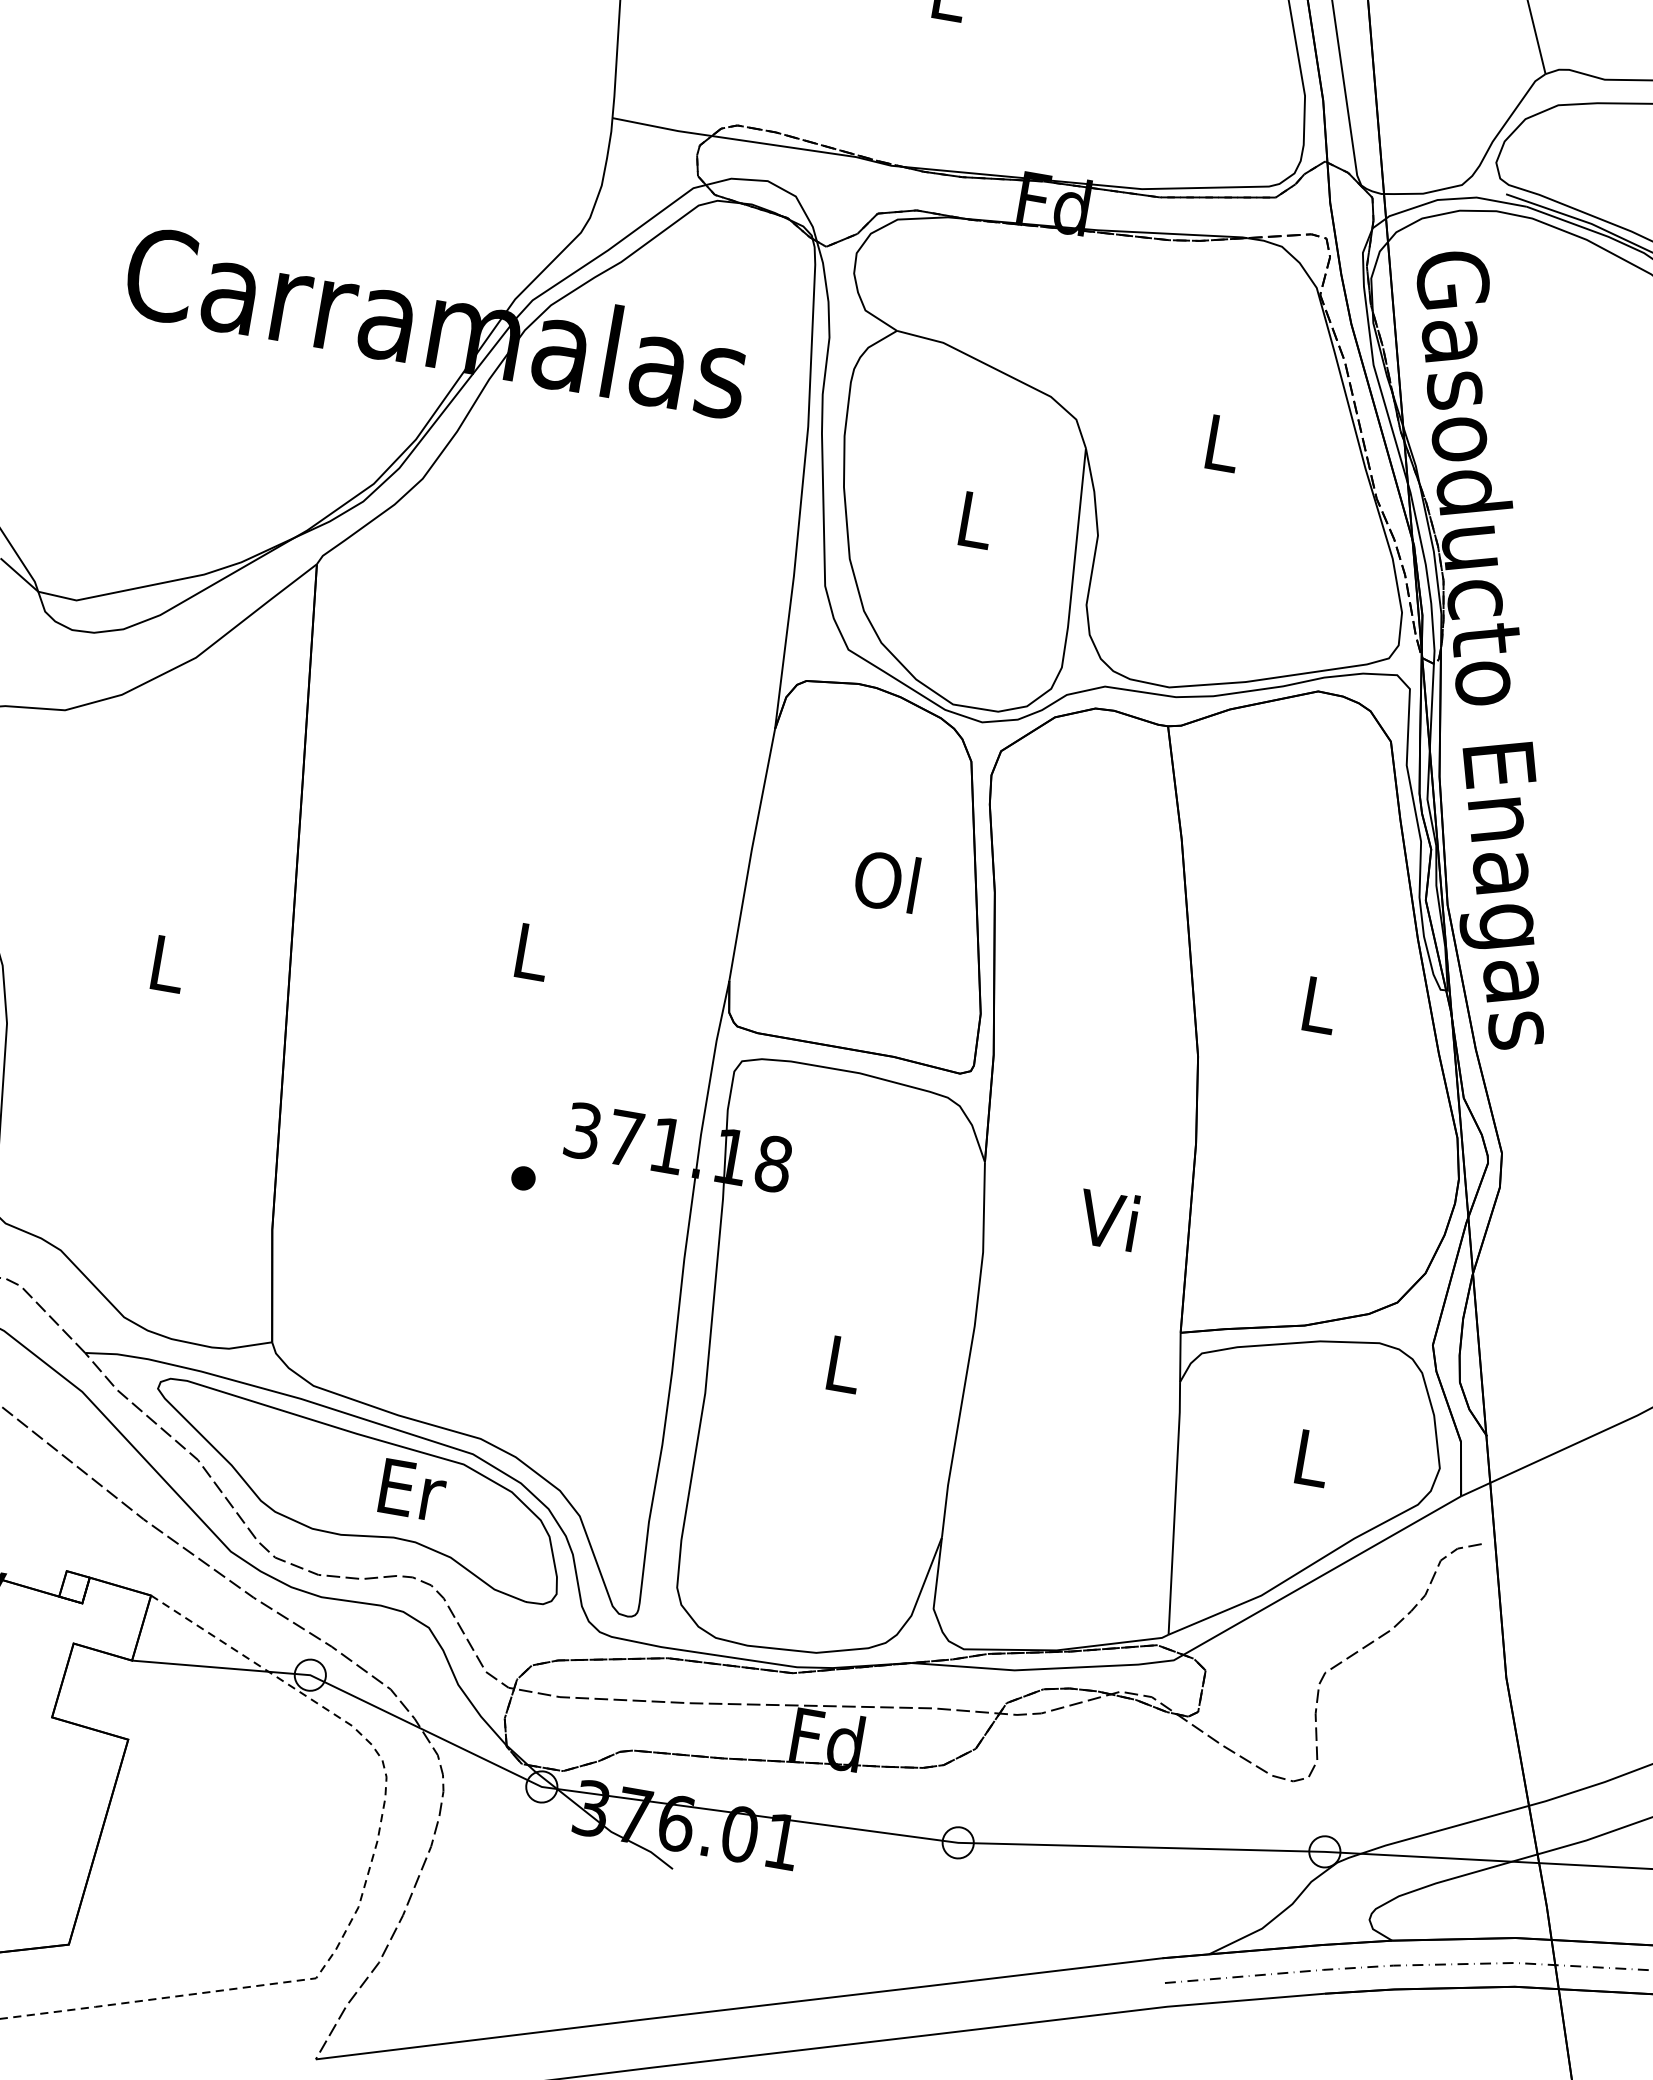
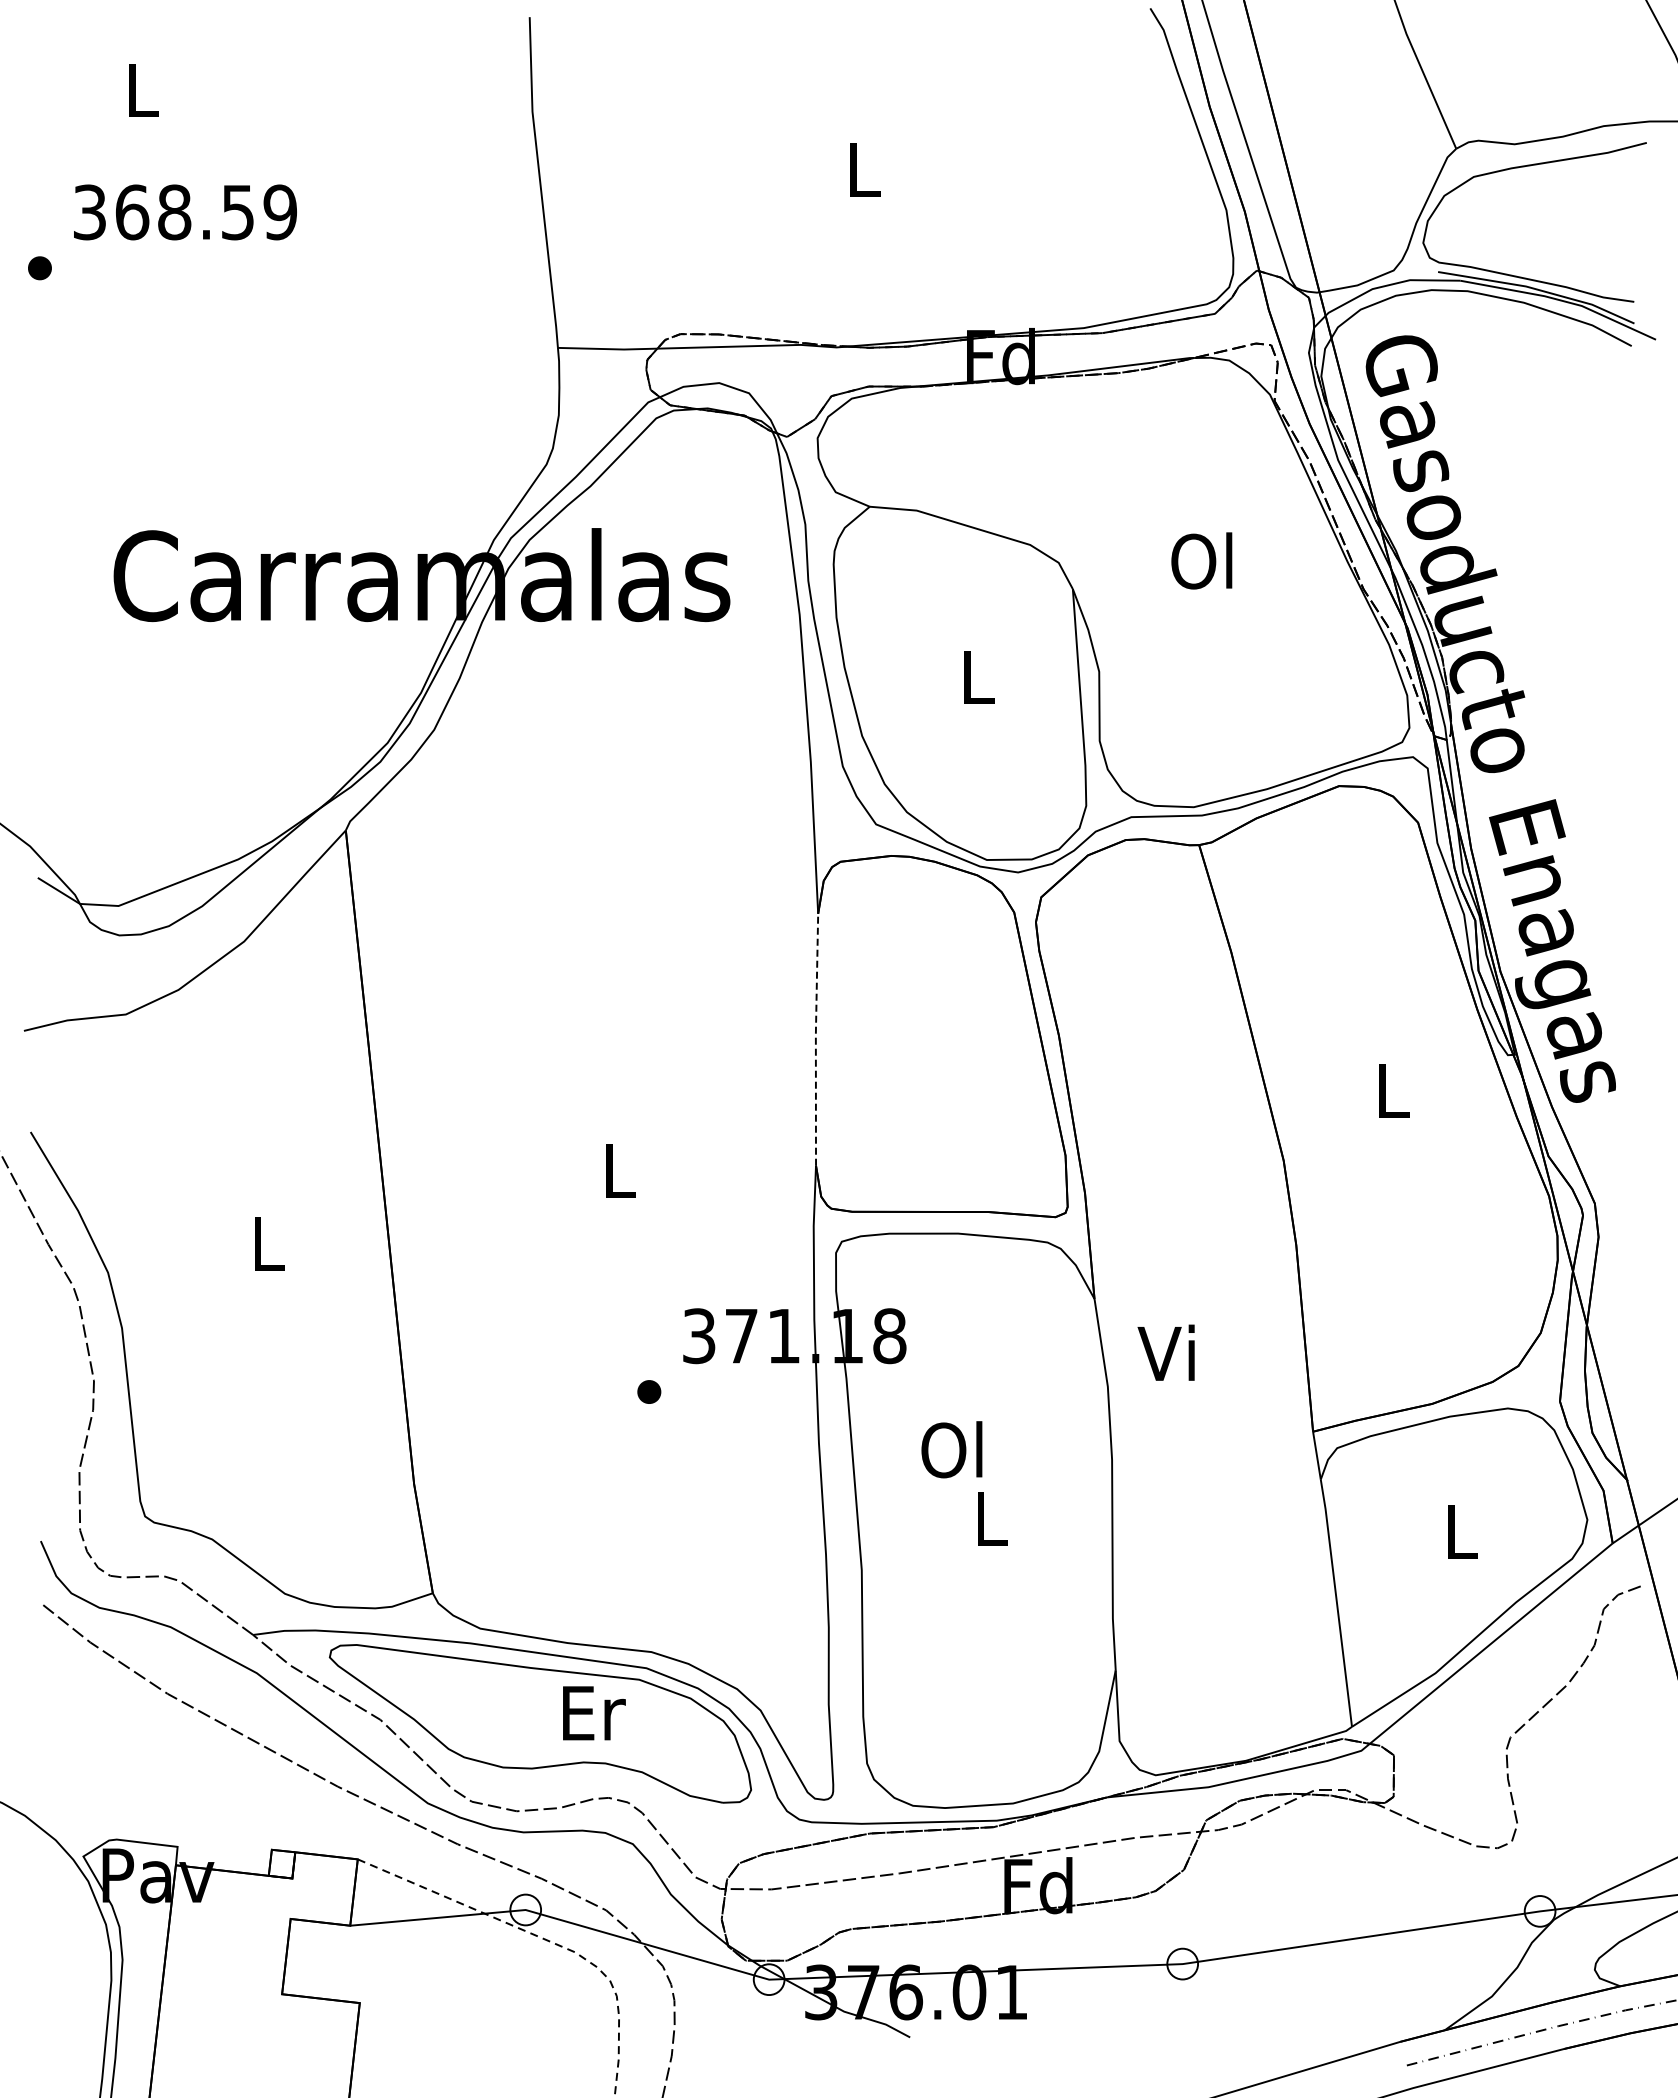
text: (1219, 441) -> (1201, 560), L -> Ol
line: (750, 853) -> (815, 1038), solid -> dashed
text: (886, 880) -> (951, 1449), moved
text: (1107, 1218) -> (1165, 1352), moved

